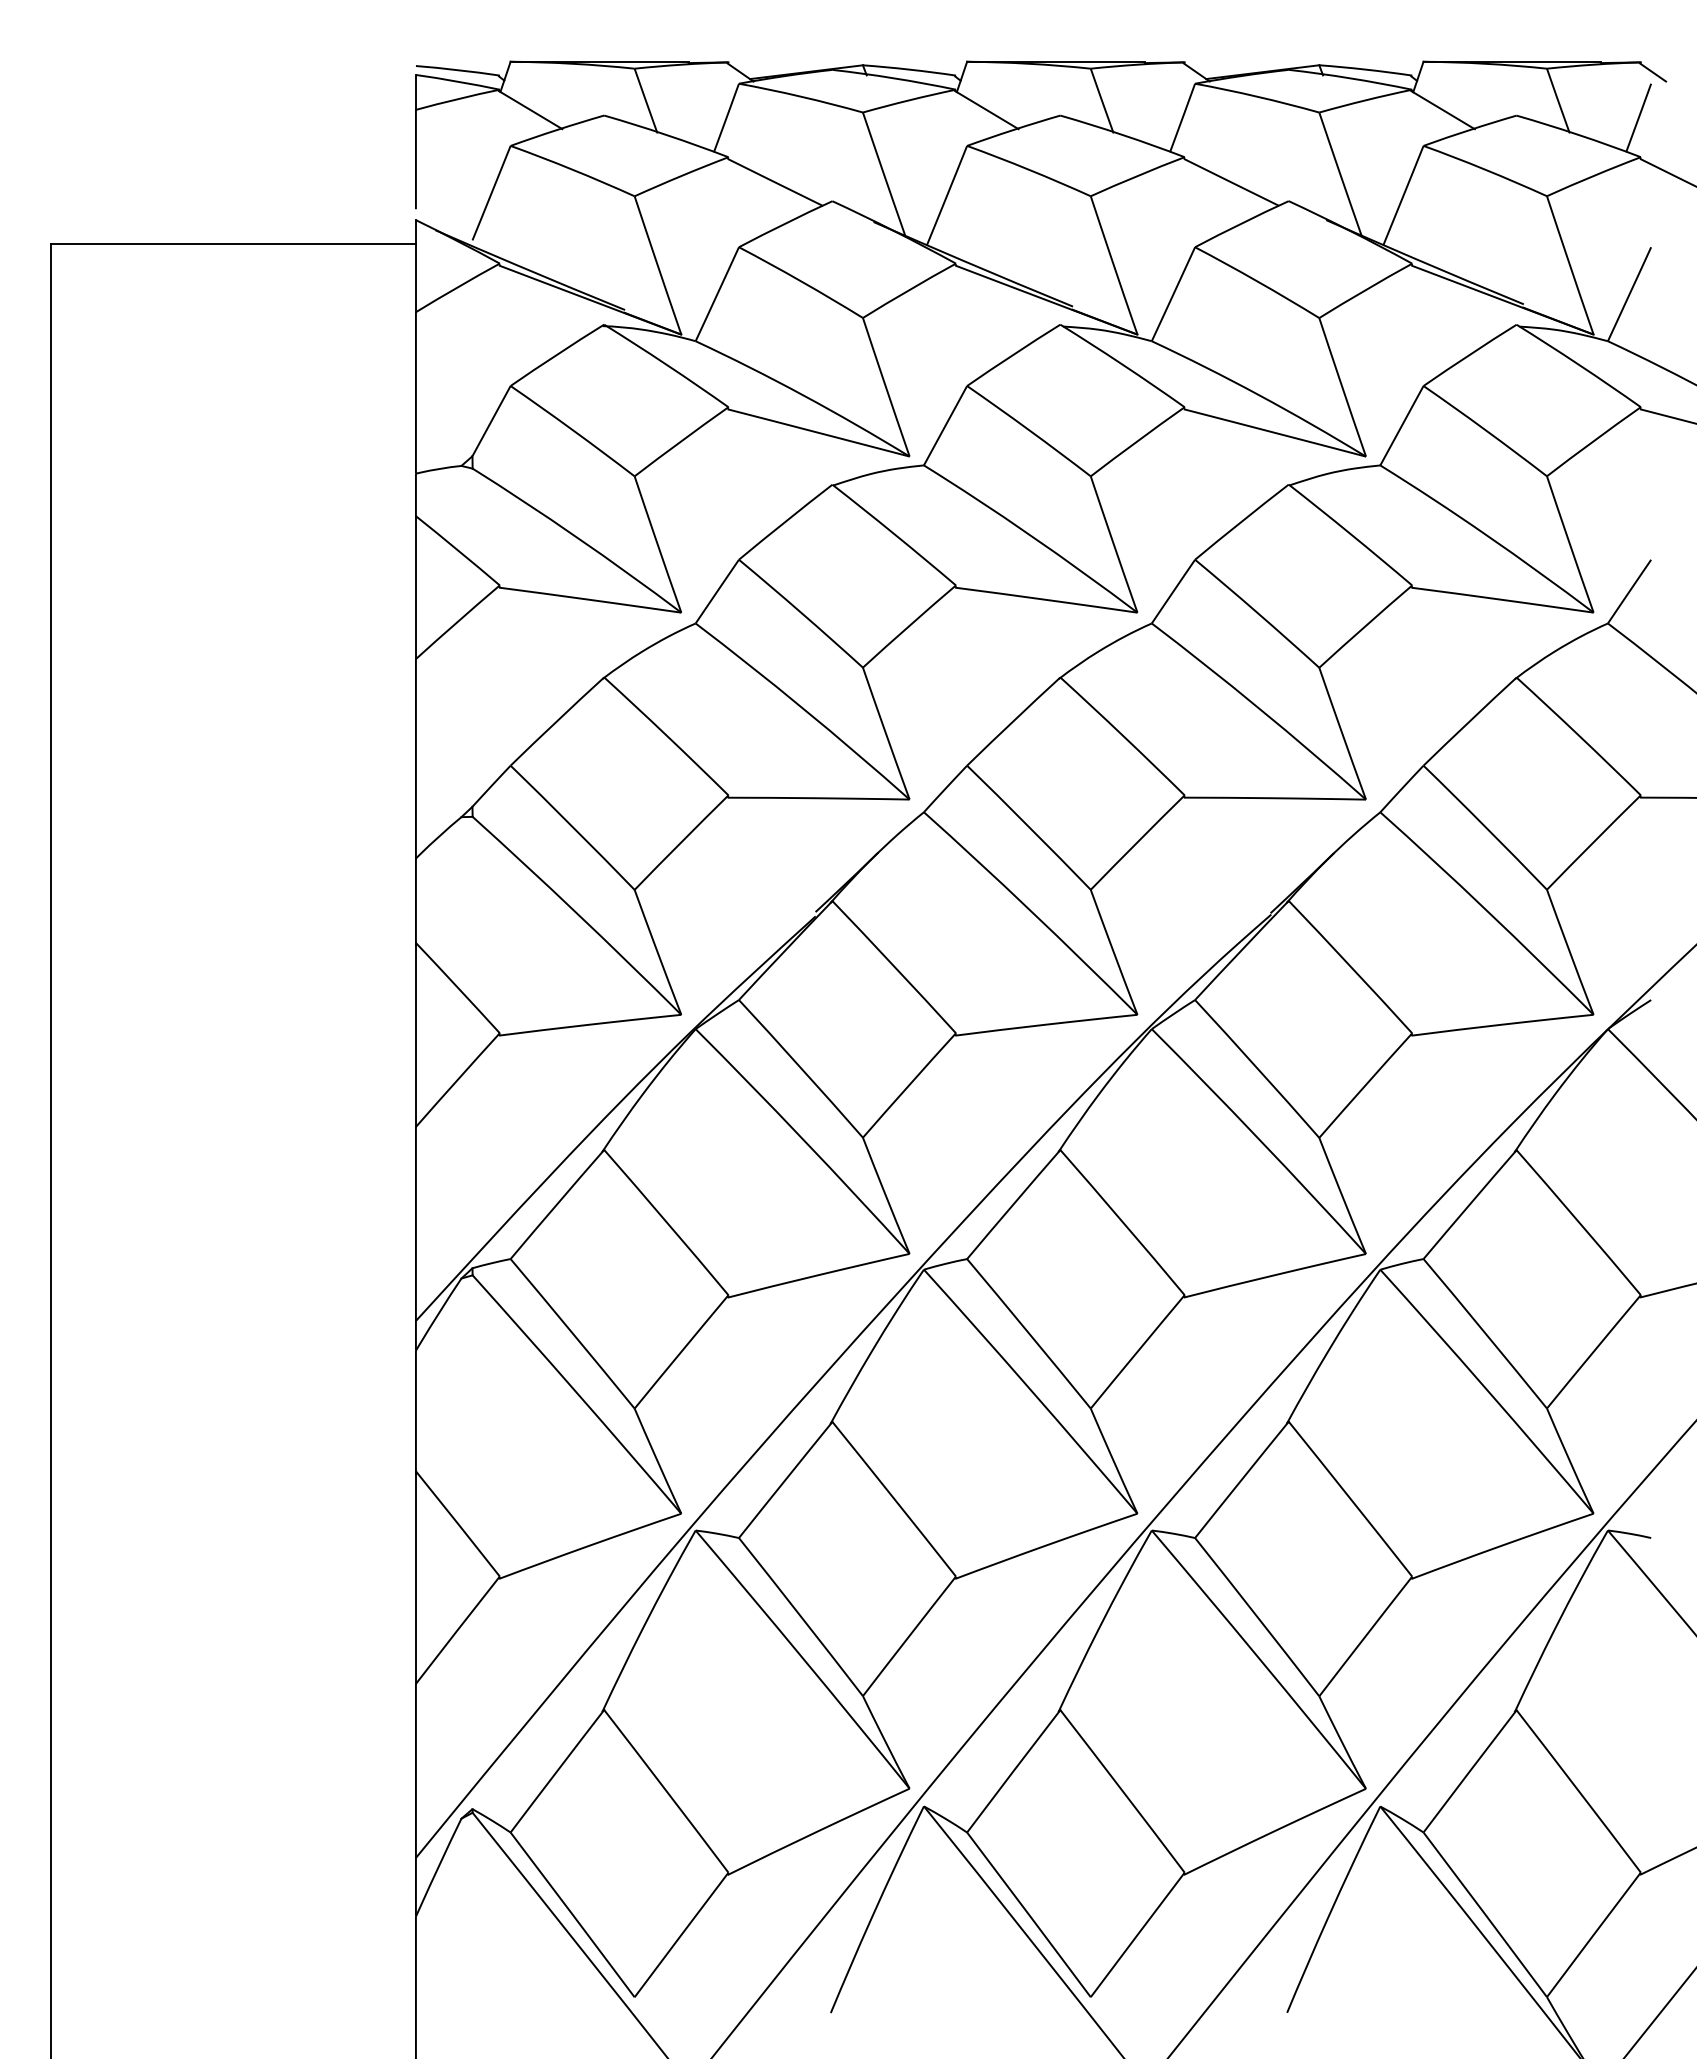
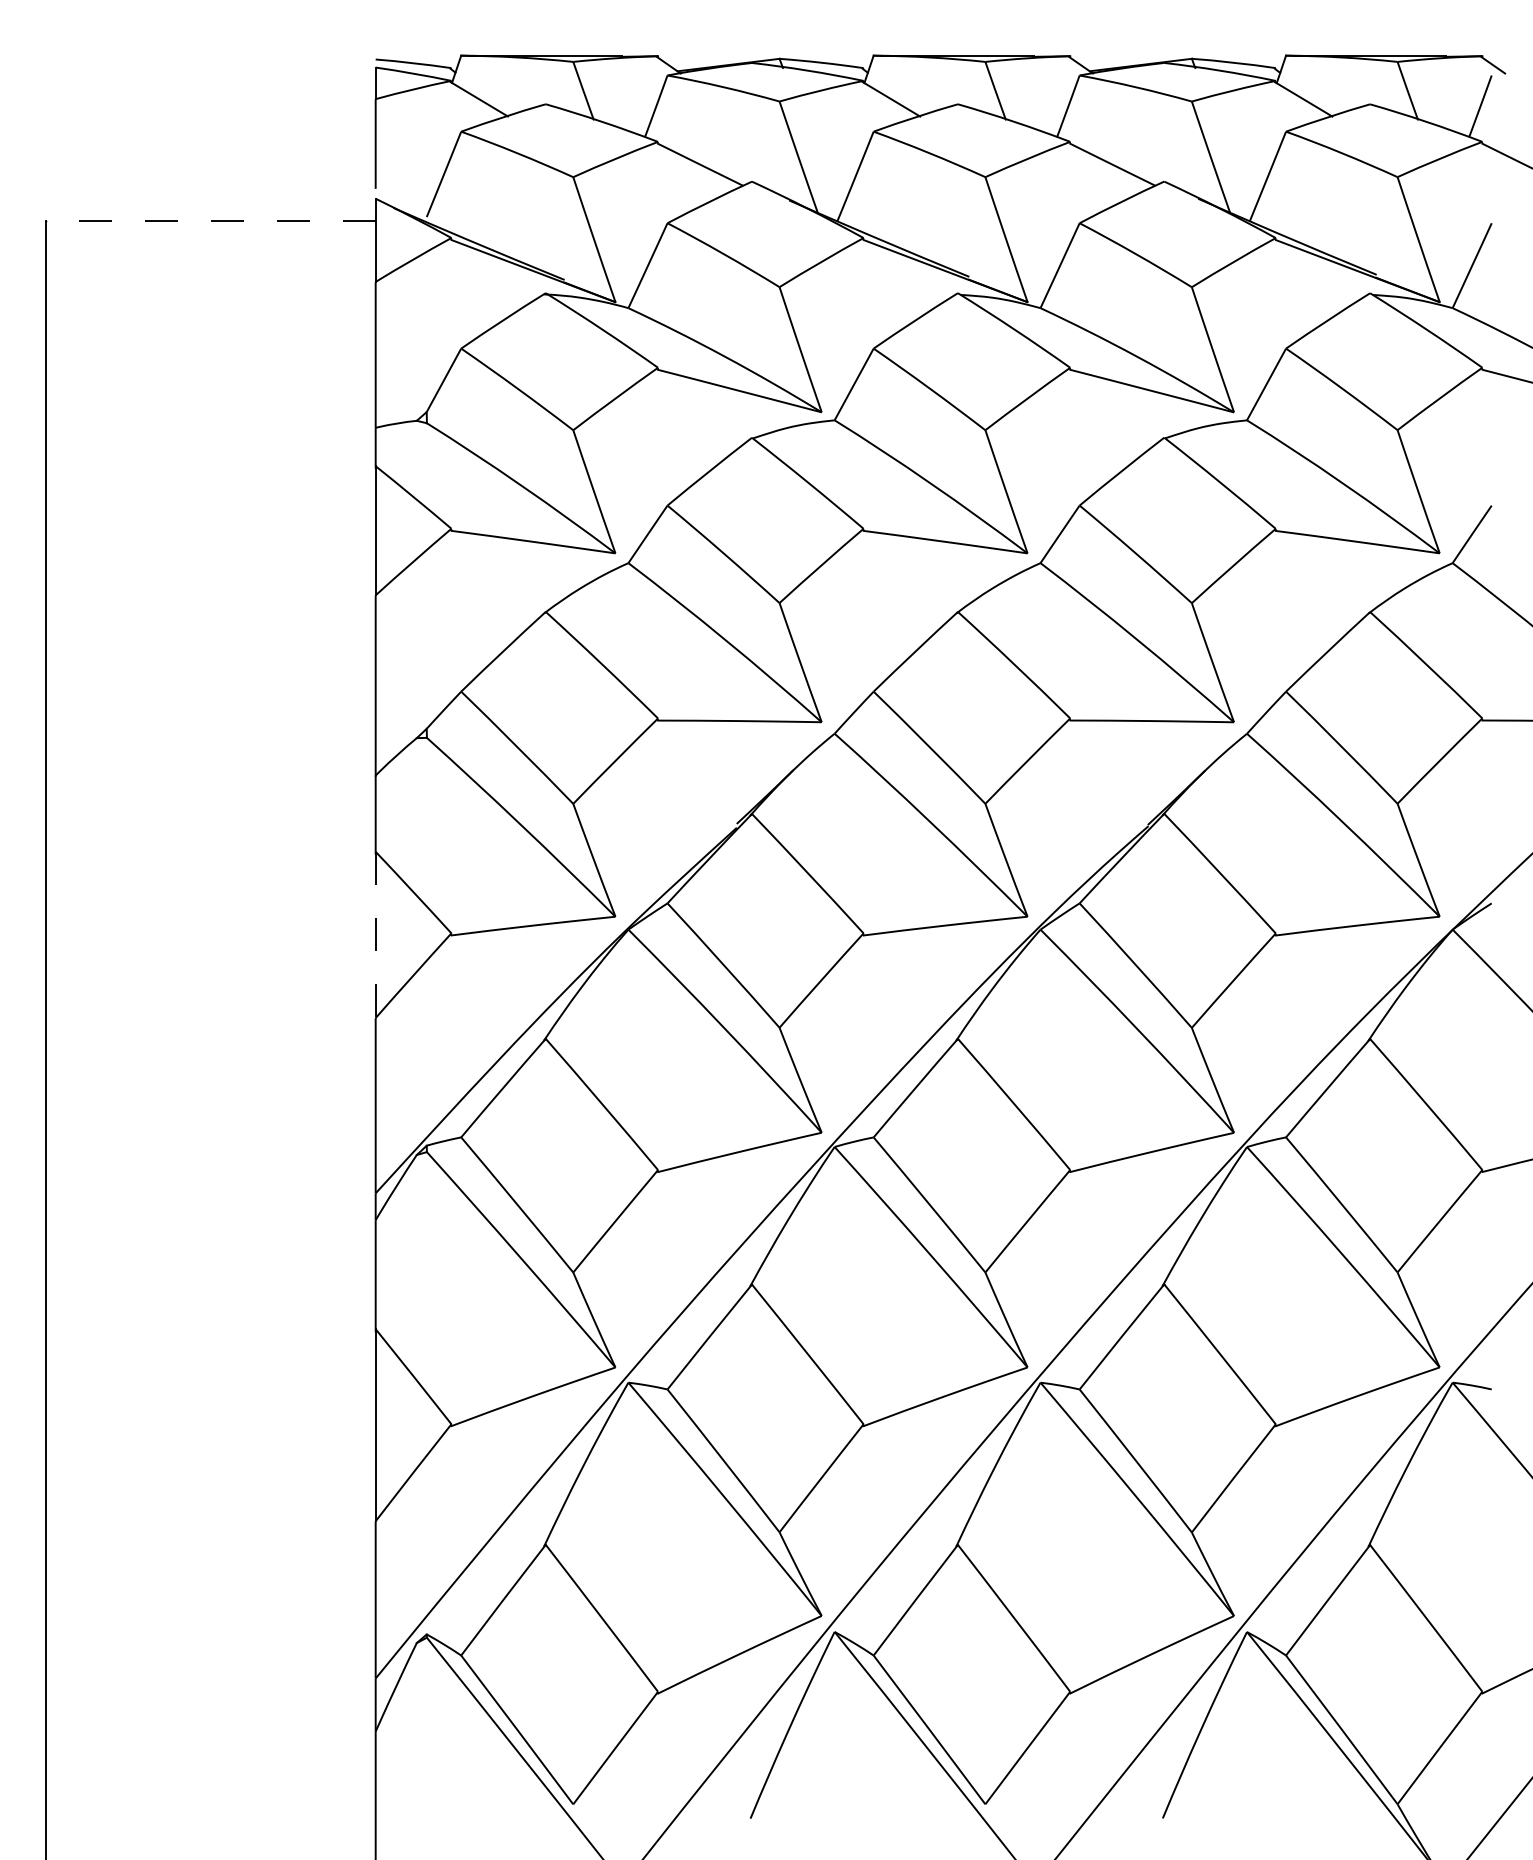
line: (232, 244) -> (209, 220), solid -> dashed
line: (415, 1035) -> (375, 935), solid -> dashed

